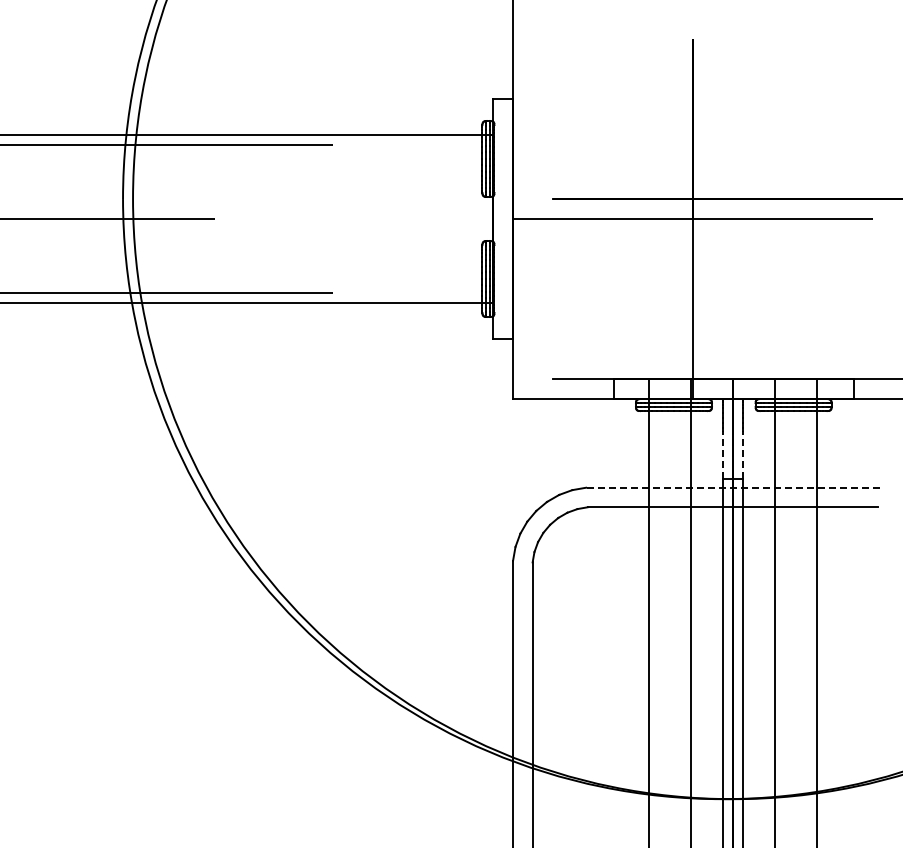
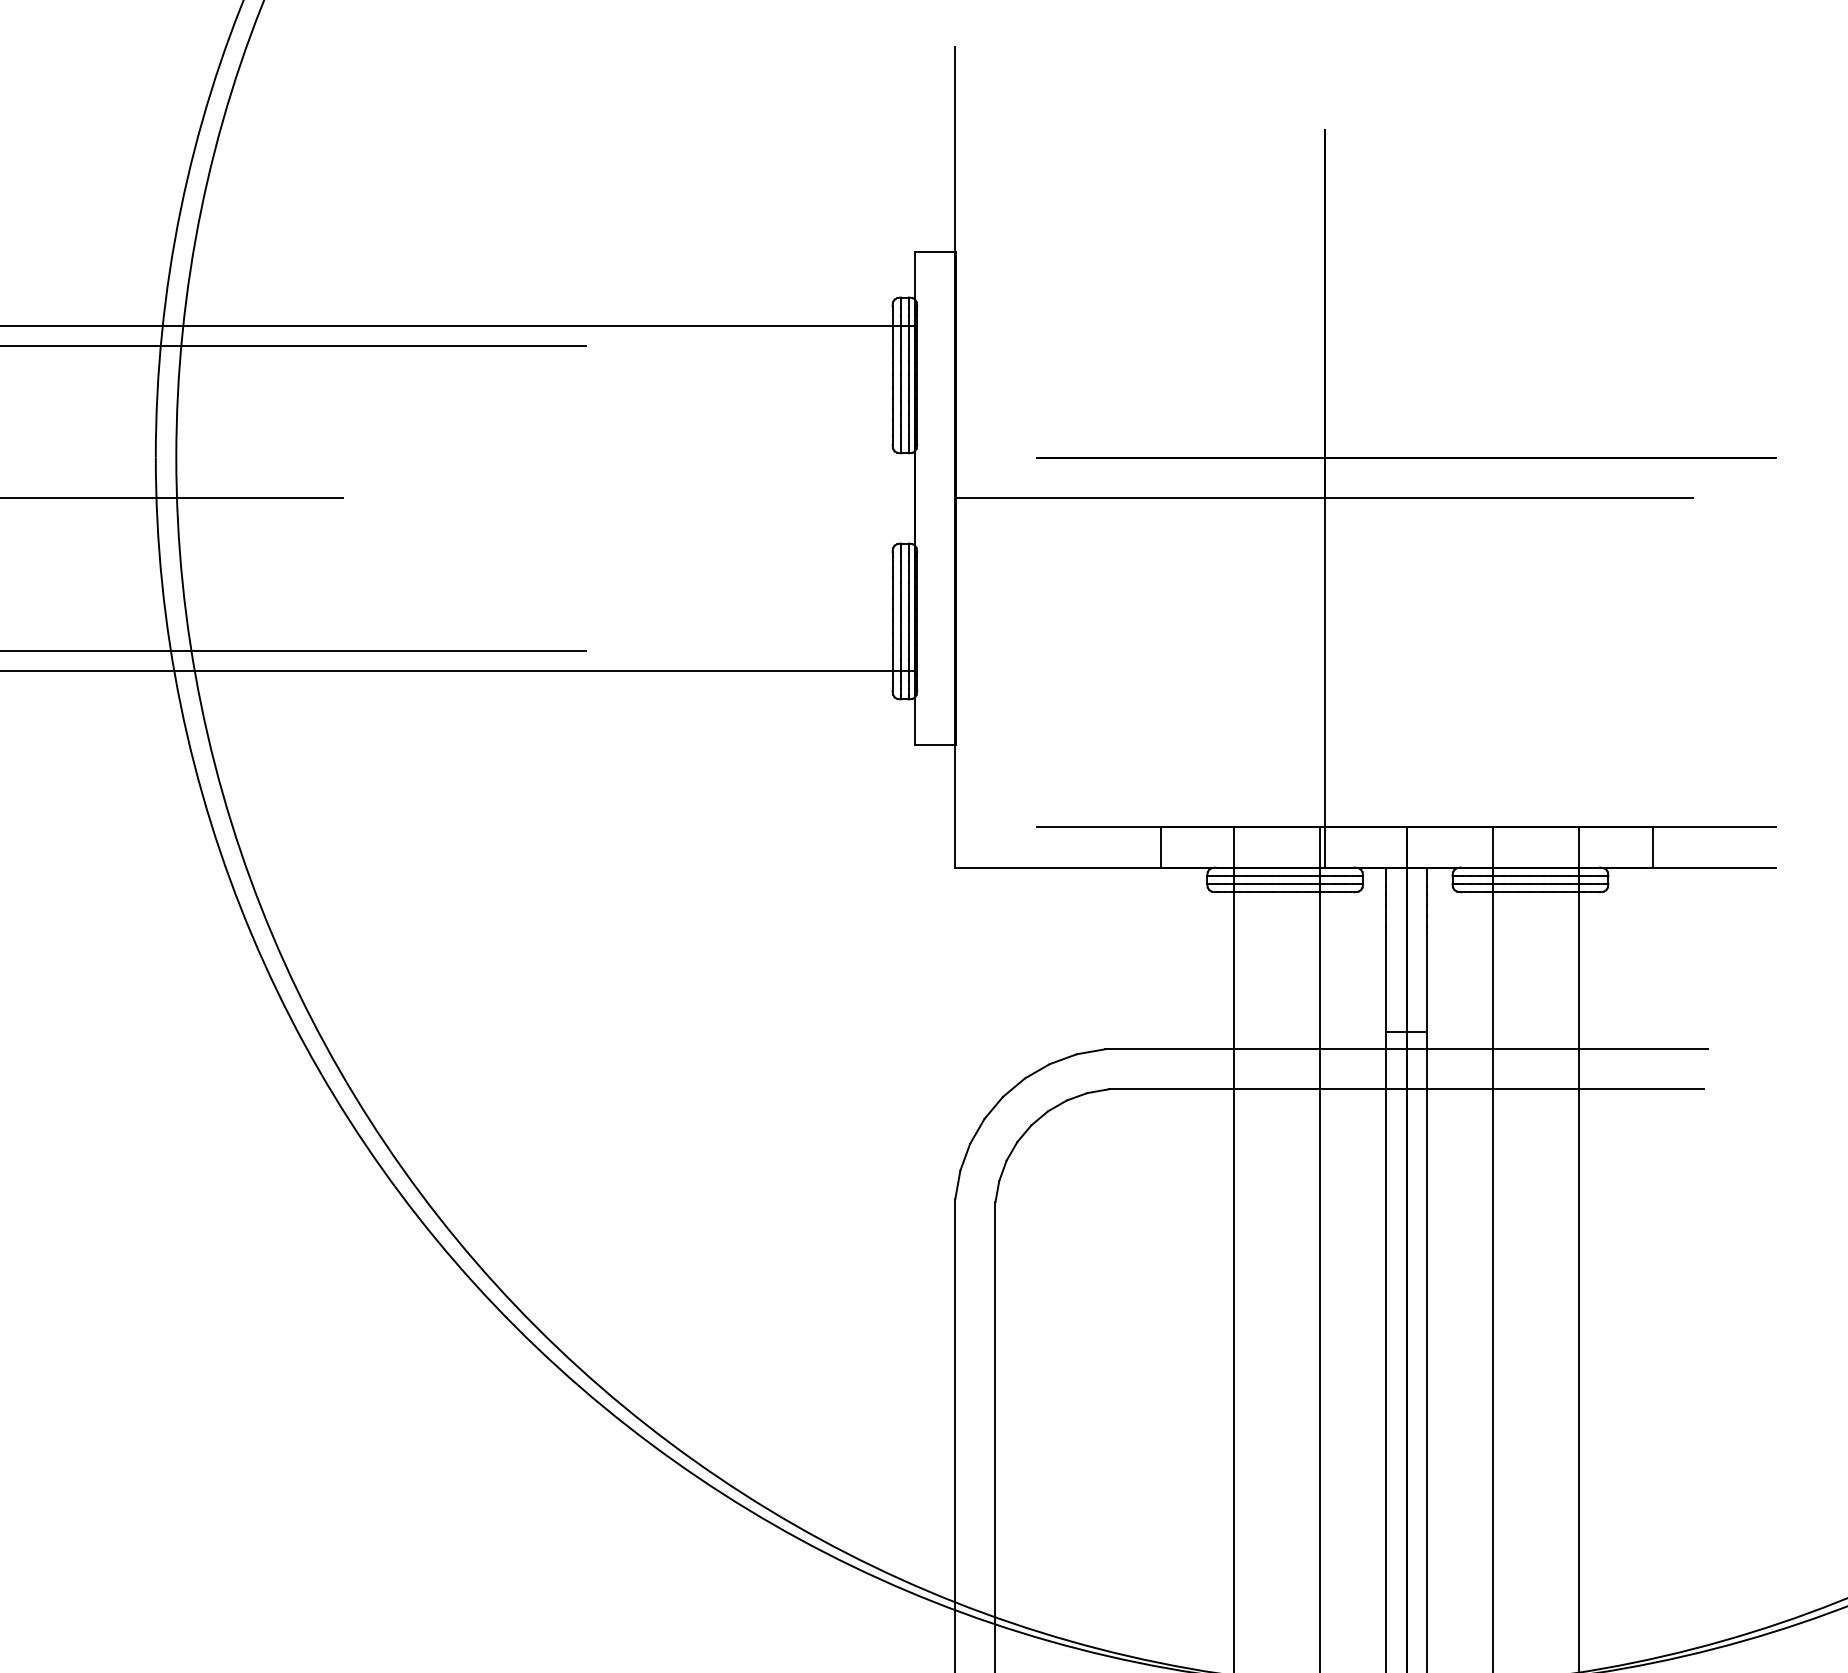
line: (723, 454) -> (1386, 981), dashed -> solid
line: (743, 454) -> (1427, 981), dashed -> solid
line: (732, 487) -> (1405, 1048), dashed -> solid

